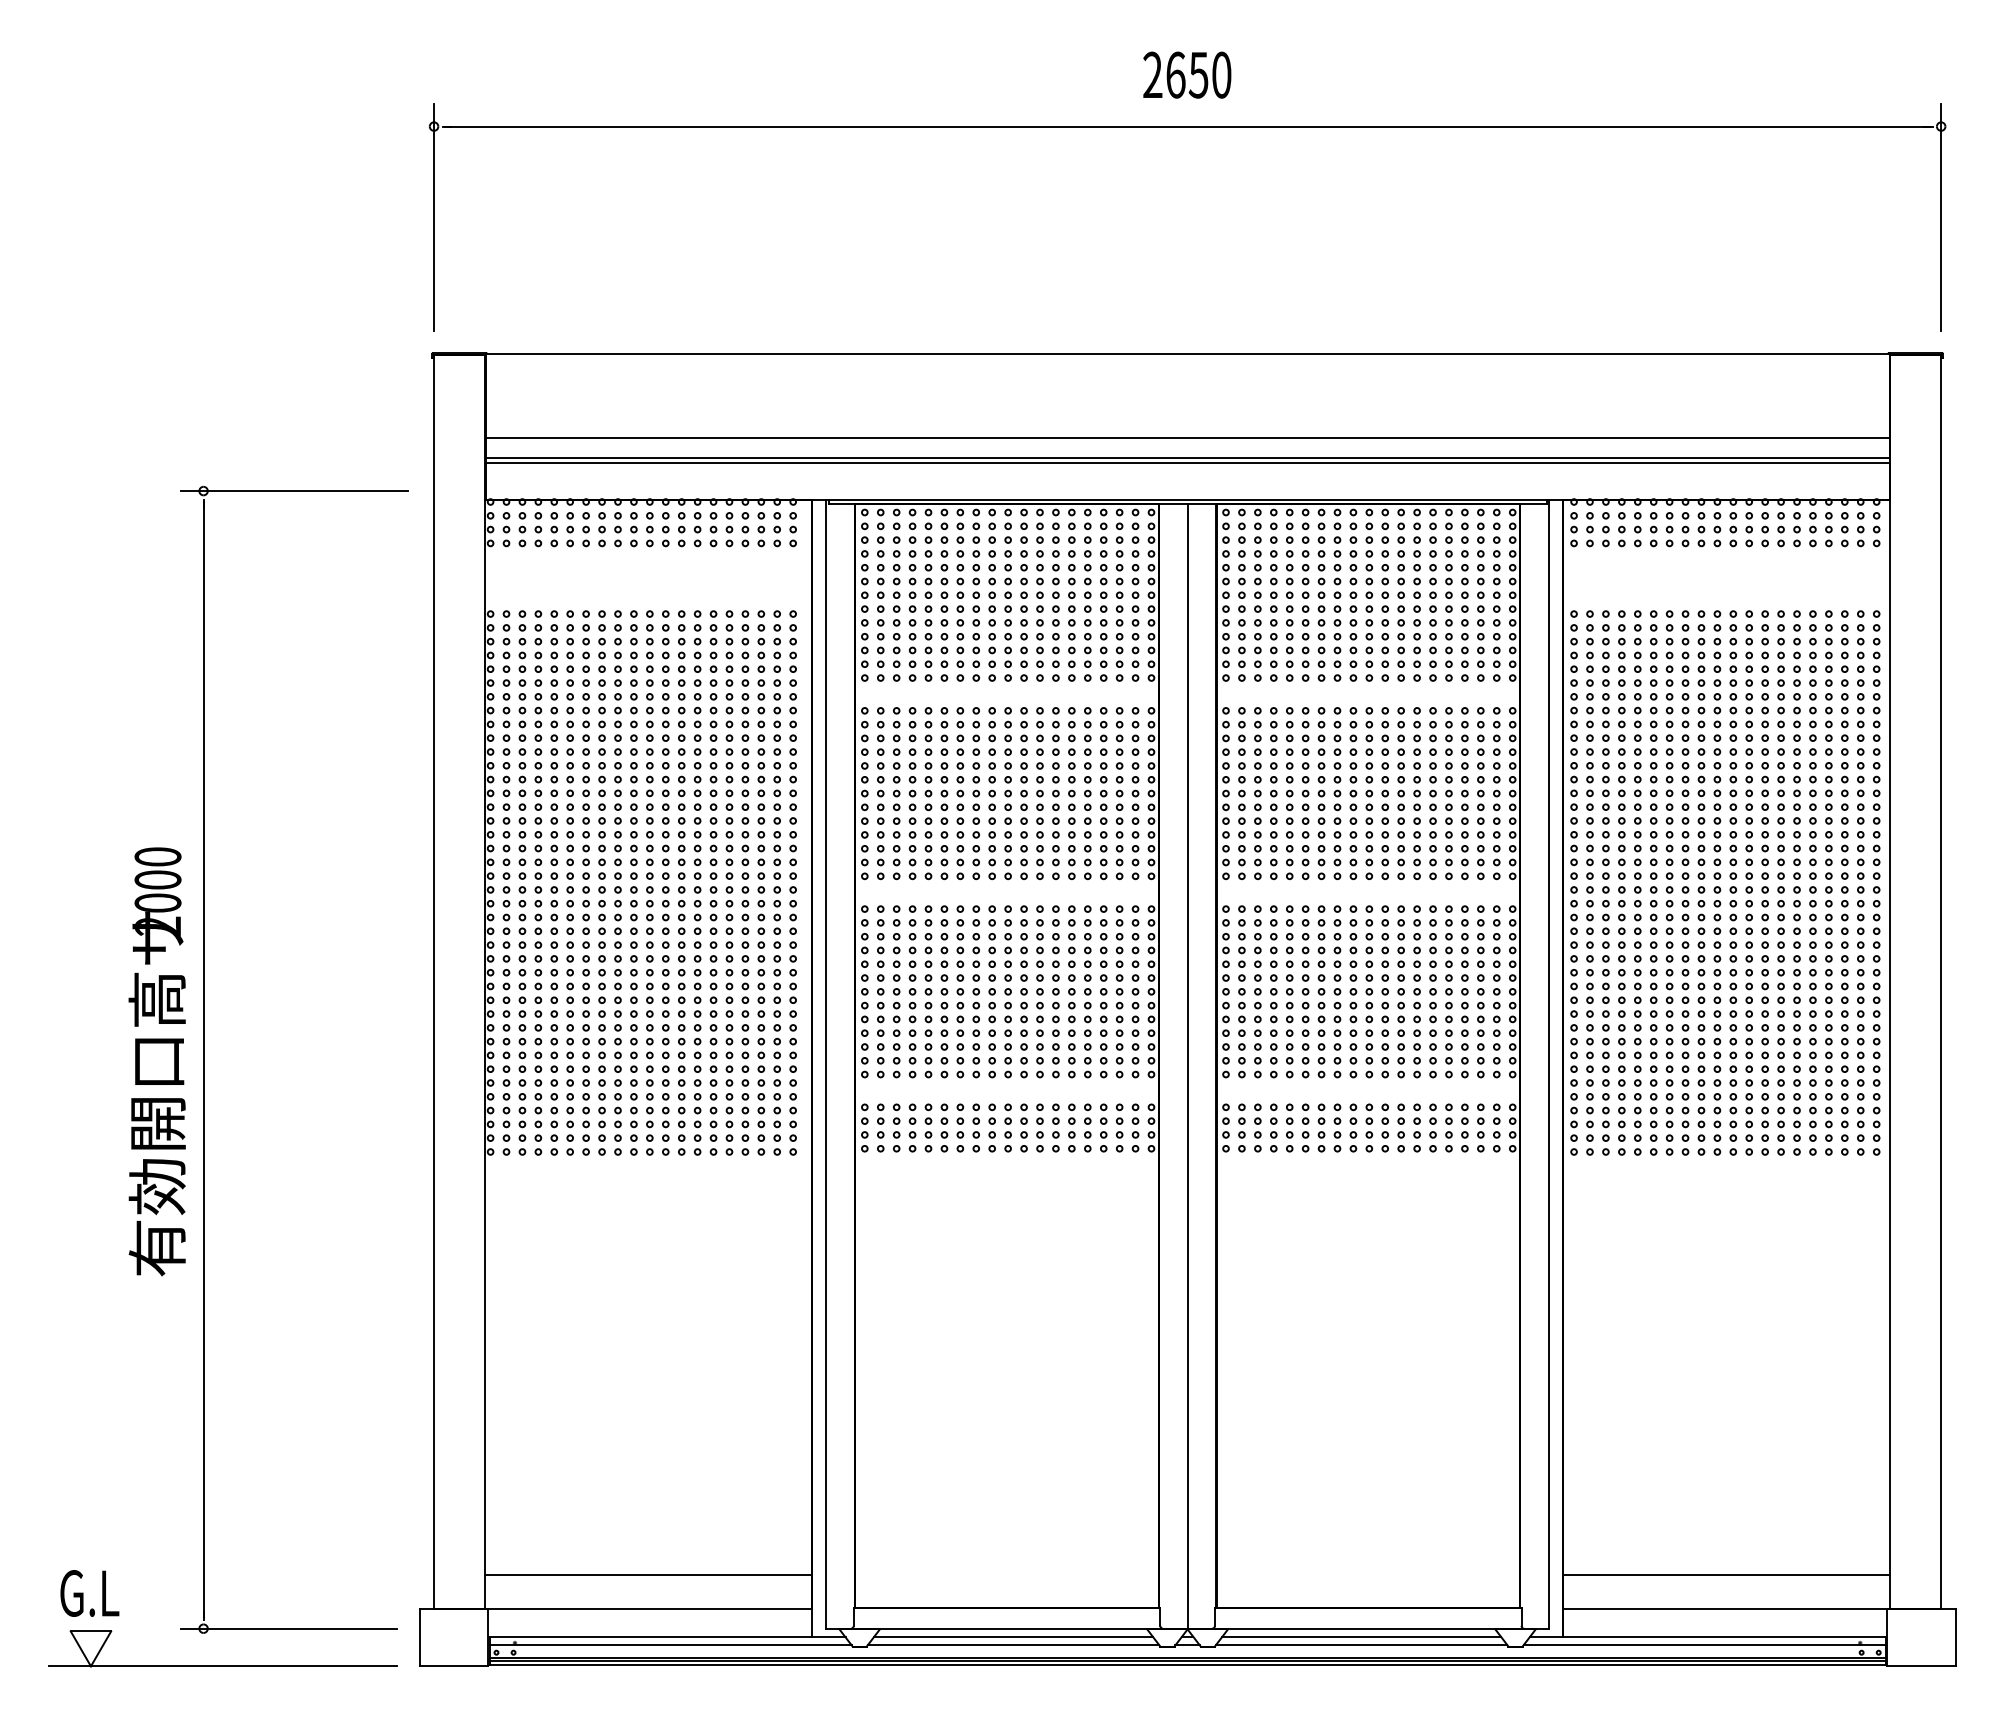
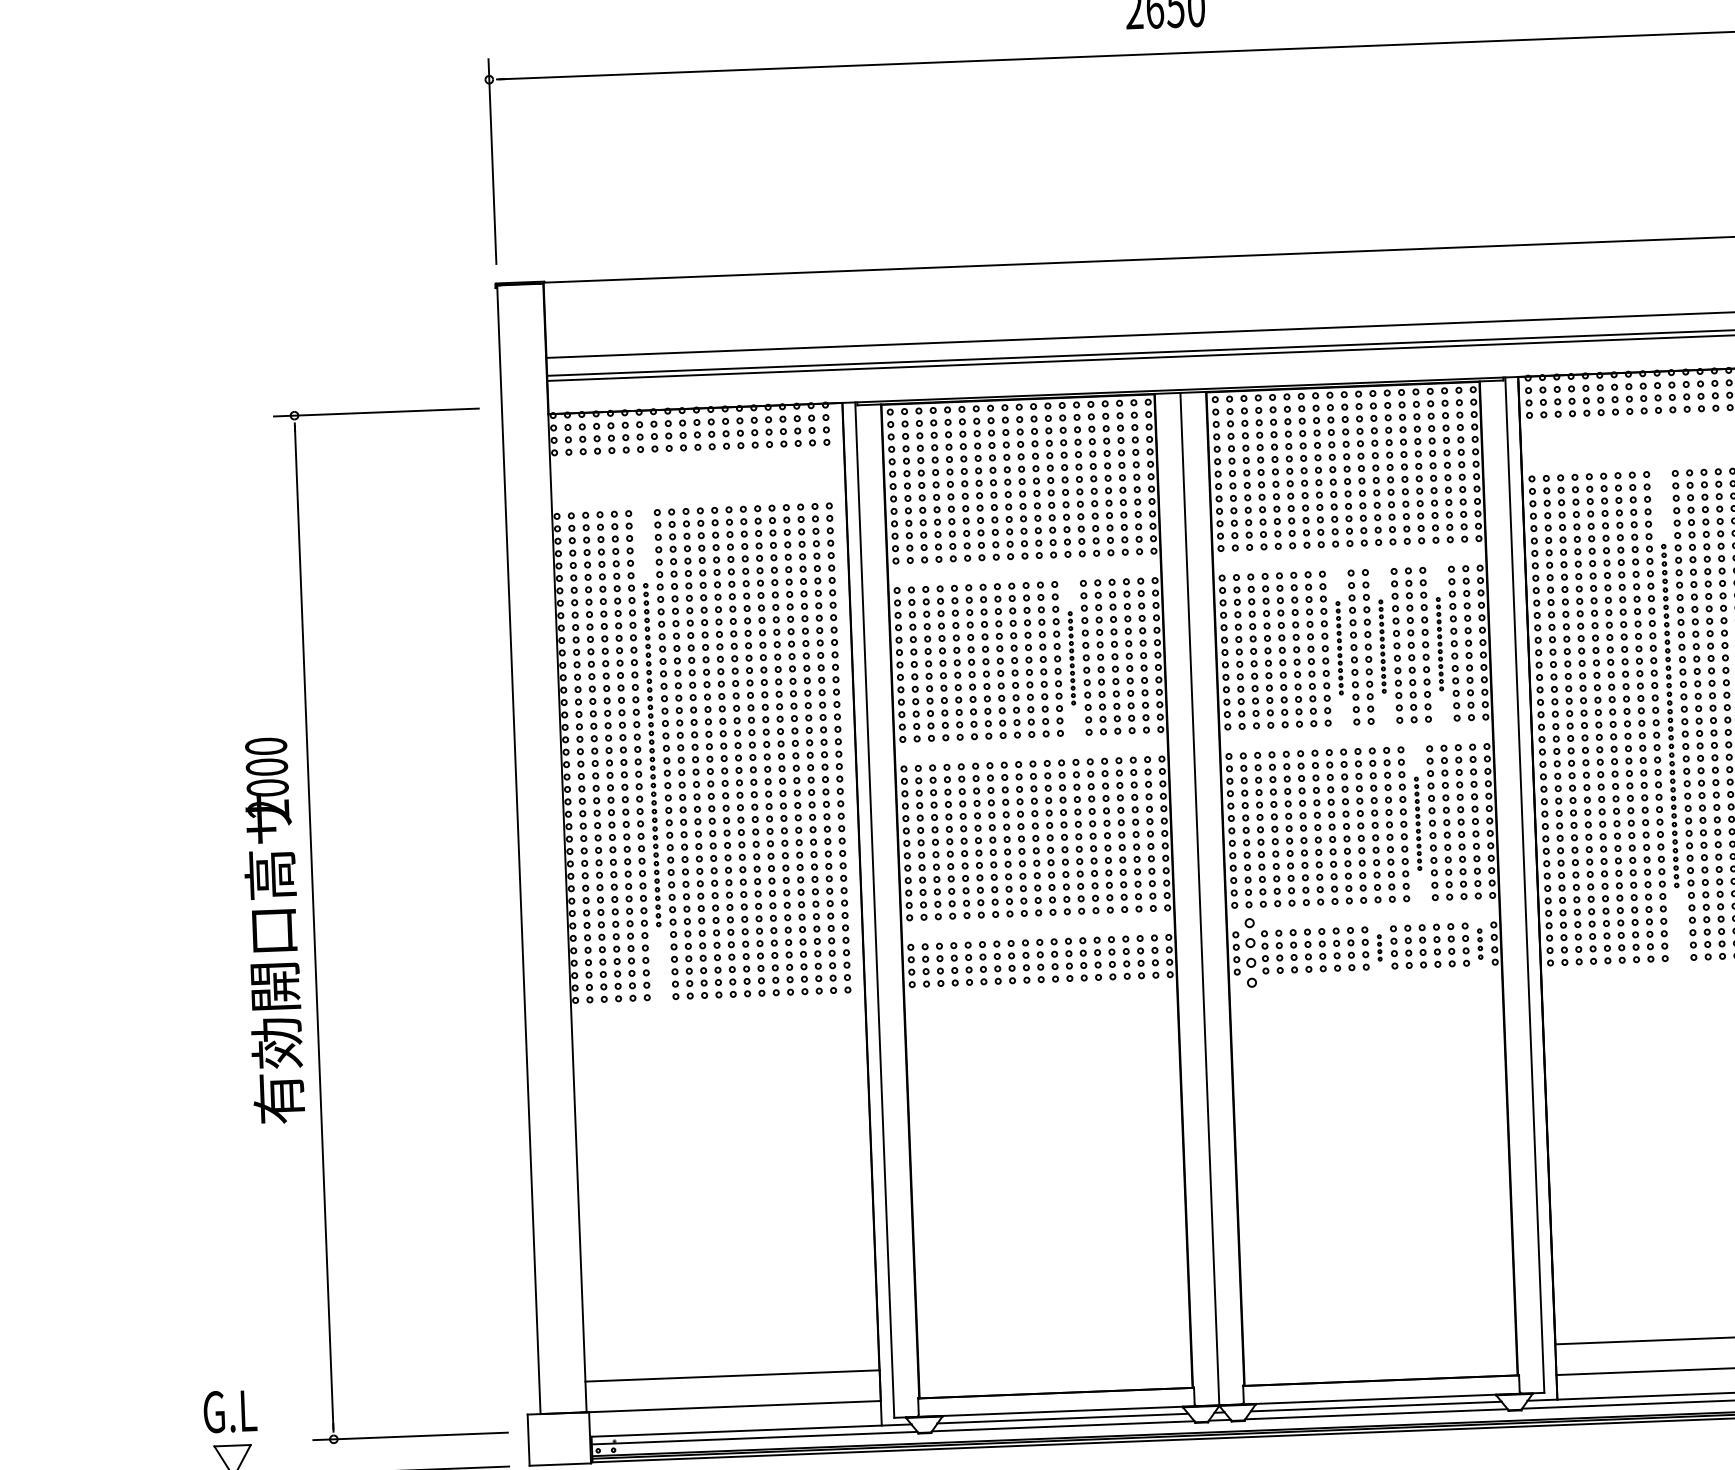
part: (1055, 793) -> (1071, 658), size x0.6
part: (1353, 793) -> (1339, 648), size x0.6
part: (1400, 793) -> (1381, 646), size x0.6
part: (1464, 793) -> (1439, 644), size x0.6
part: (585, 882) -> (651, 754), size x0.7
part: (1717, 882) -> (1670, 715), size x0.7
part: (1432, 991) -> (1417, 823), size x0.6
part: (1241, 1127) -> (1250, 952), size x1.6
part: (1384, 1127) -> (1379, 947), size x0.6
part: (1496, 1127) -> (1479, 943), size x0.7

